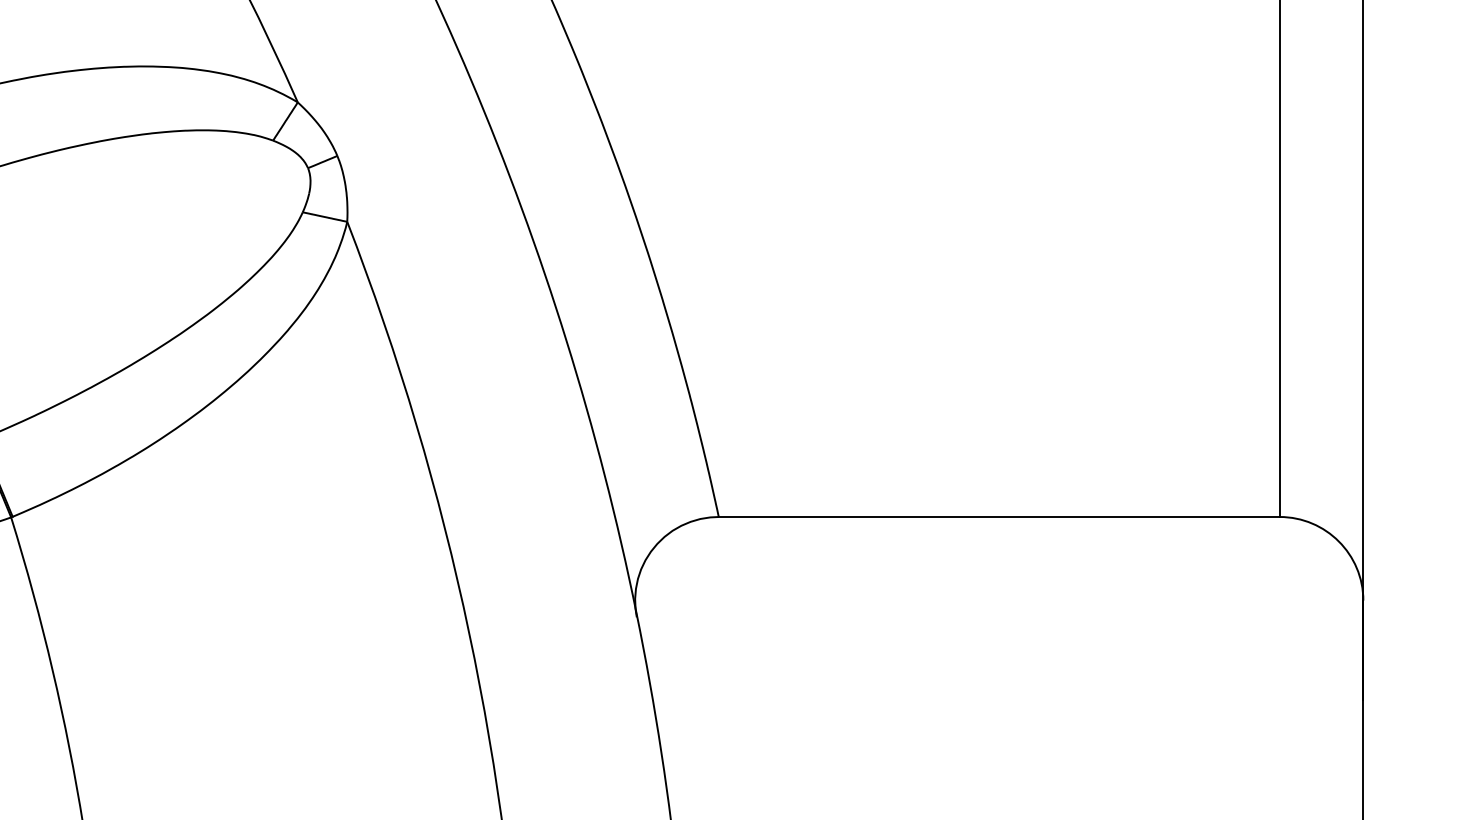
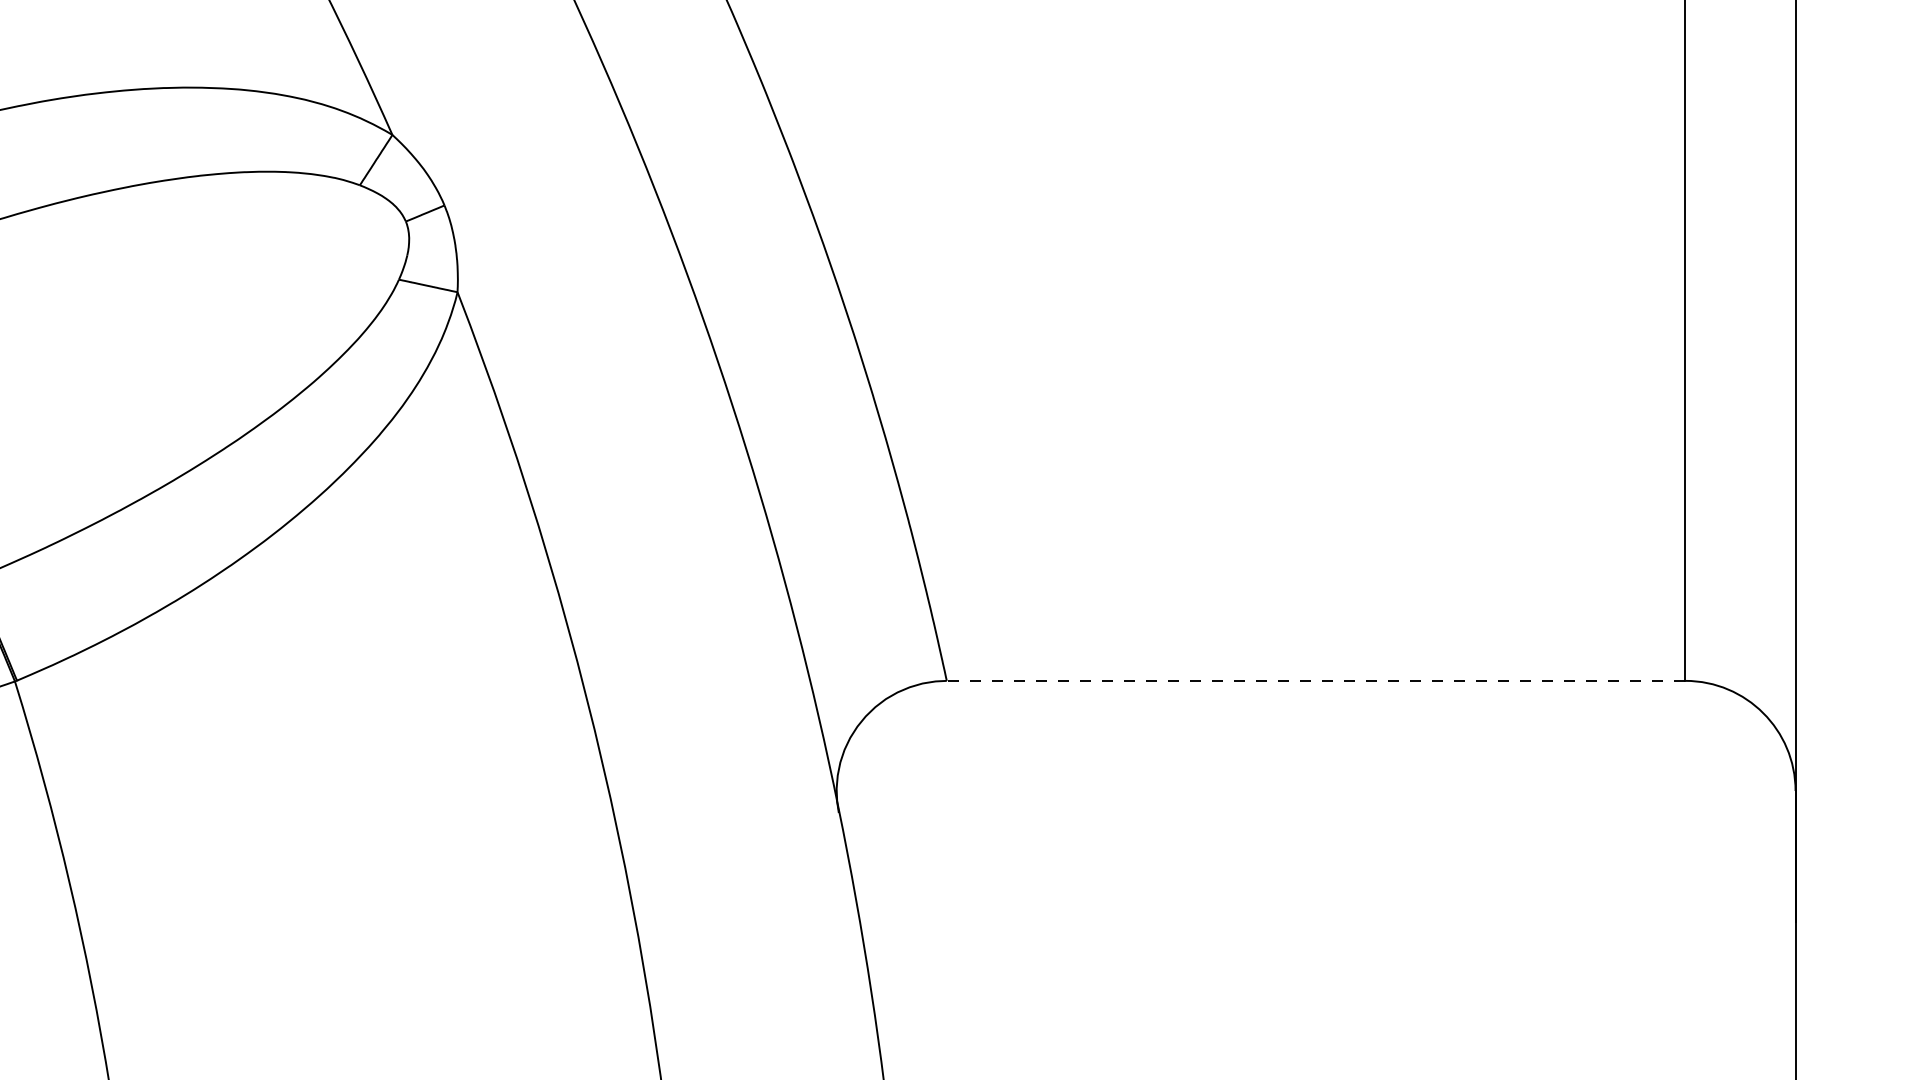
line: (998, 516) -> (1315, 680), solid -> dashed

